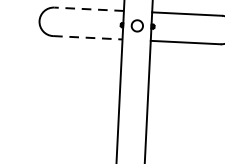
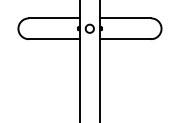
line: (88, 9) -> (53, 18), dashed -> solid
line: (88, 38) -> (54, 39), dashed -> solid

